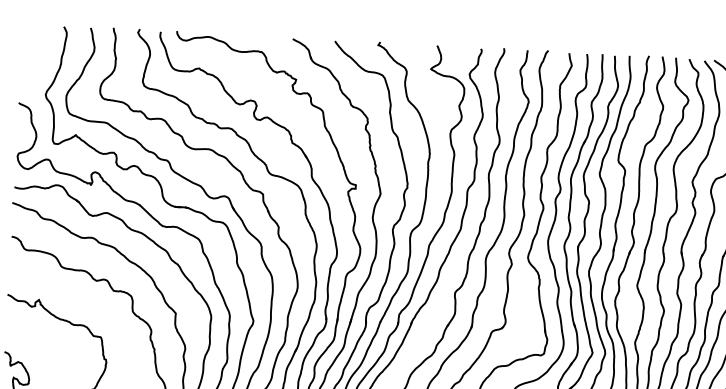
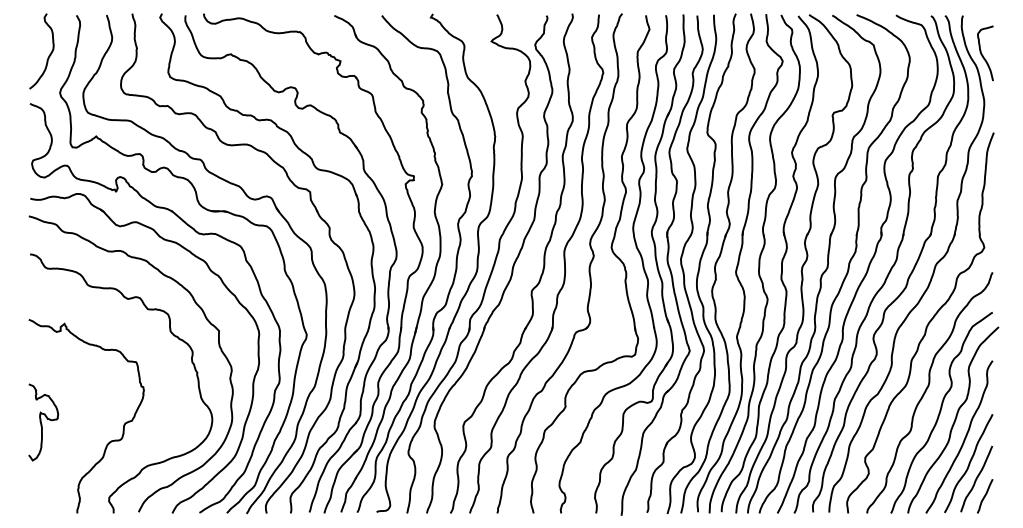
curve: (37, 61) -> (48, 55), added

